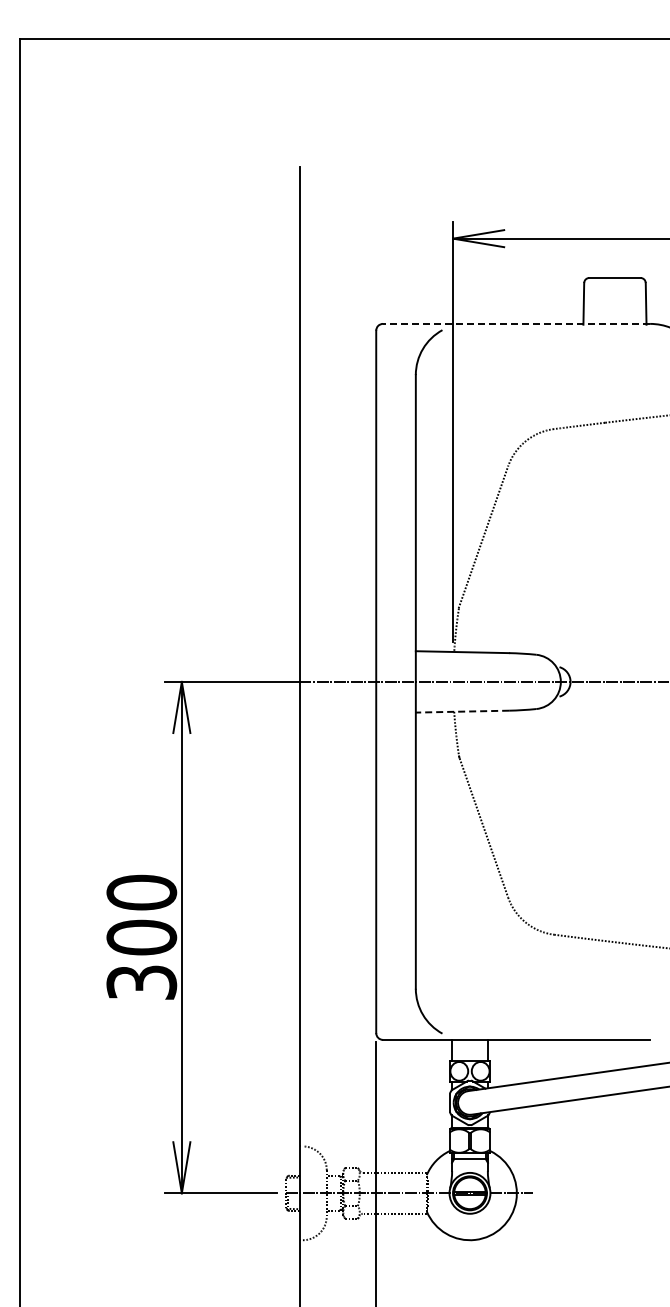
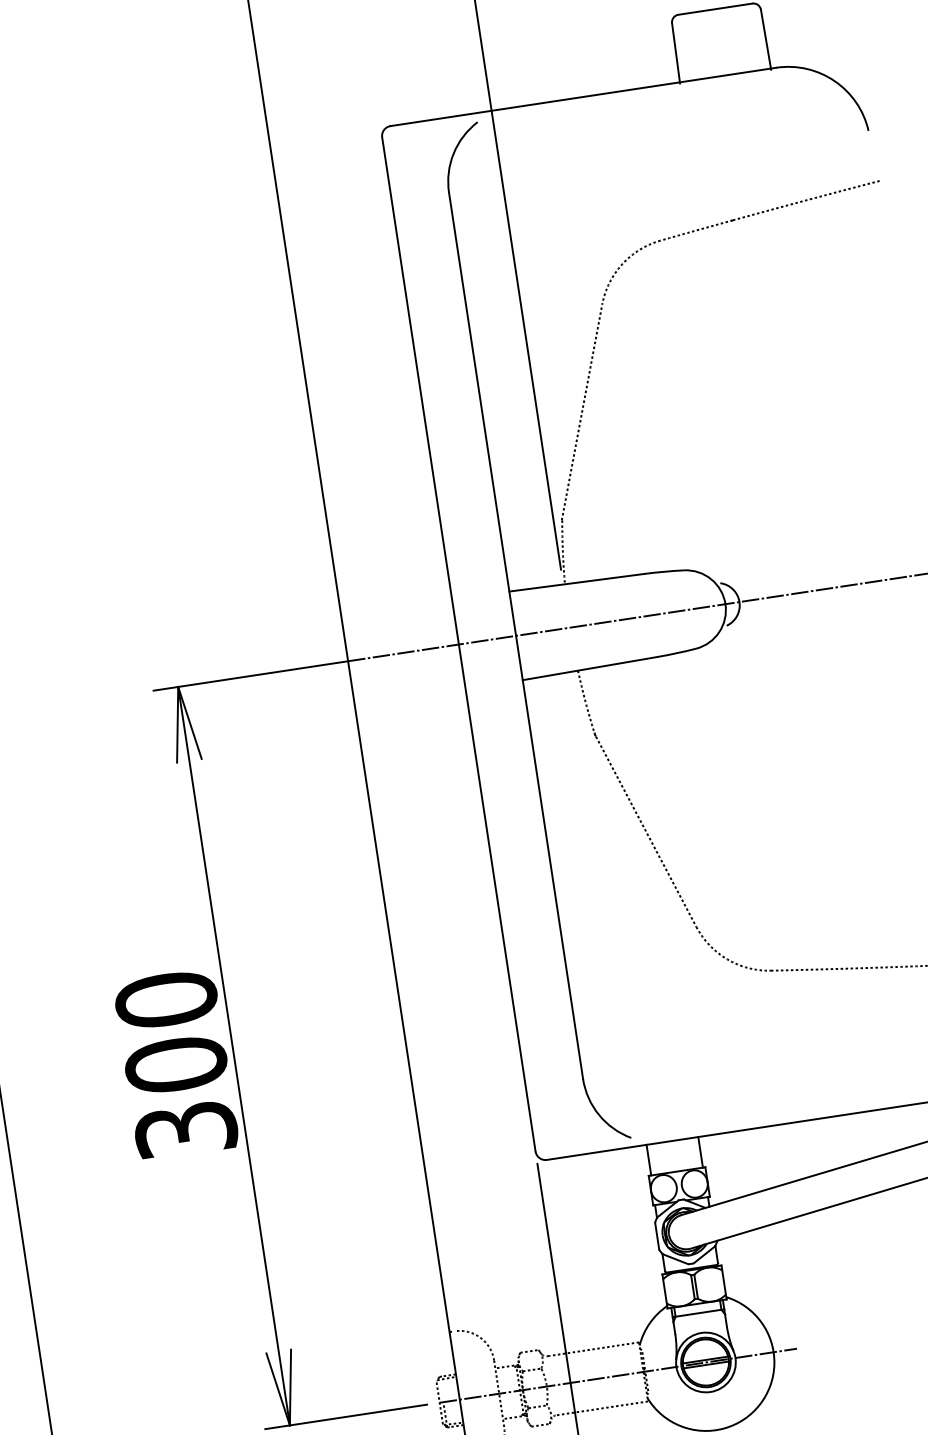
line: (516, 323) -> (583, 96), dashed -> solid
line: (462, 711) -> (589, 668), dashed -> solid

